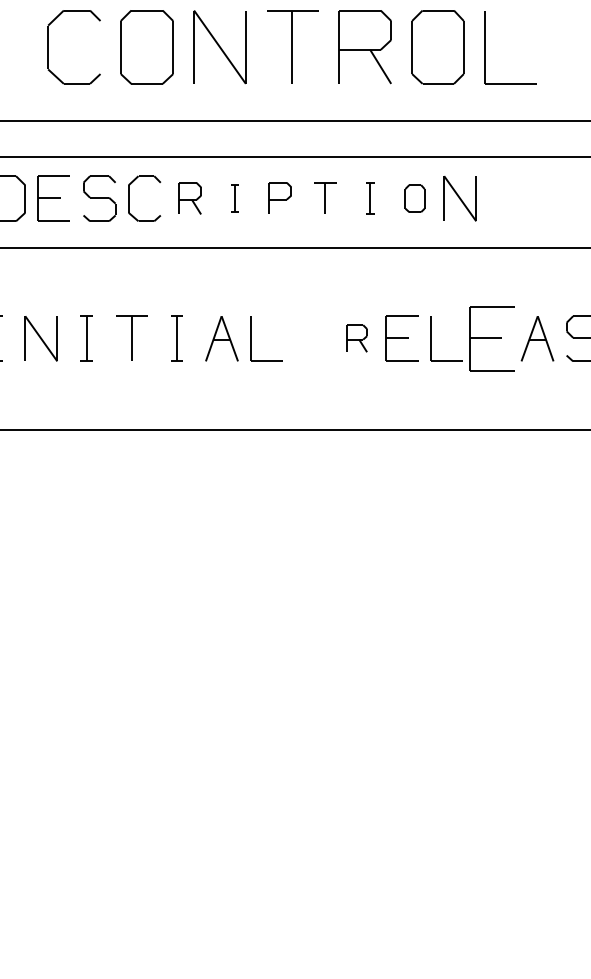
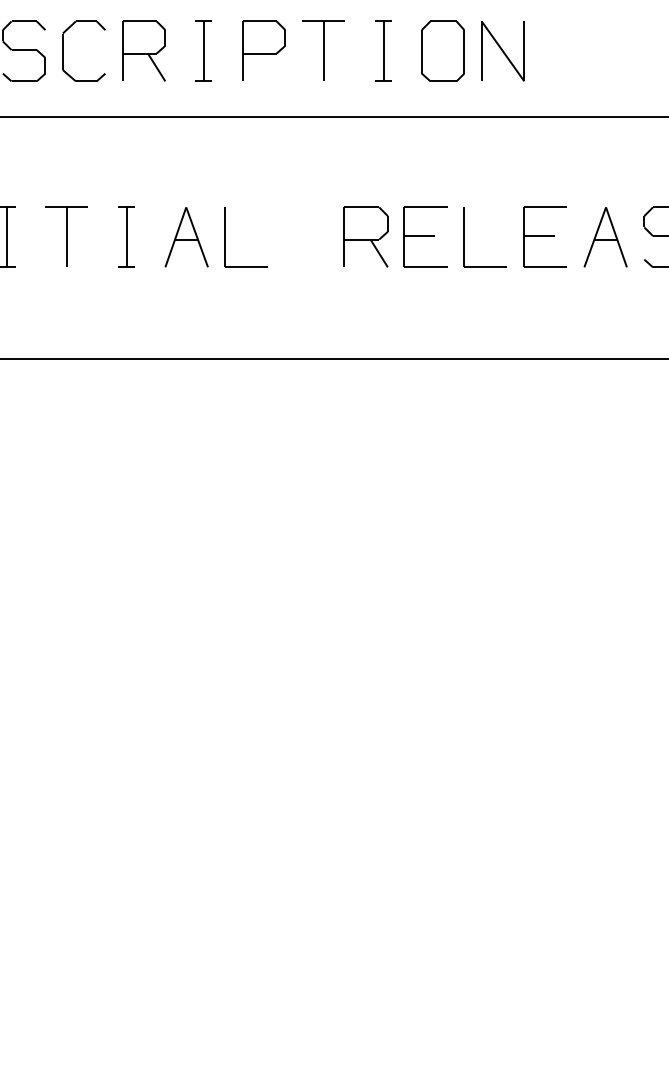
part: (279, 197) -> (263, 49), size x1.43
part: (324, 197) -> (322, 49), size x1.43
part: (189, 198) -> (143, 51), size x1.43
part: (234, 198) -> (203, 51), size x1.67
part: (370, 198) -> (383, 51), size x1.43
part: (414, 198) -> (442, 51), size x1.67
part: (357, 338) -> (366, 236), size x1.67
part: (491, 338) -> (544, 236), size x0.71

